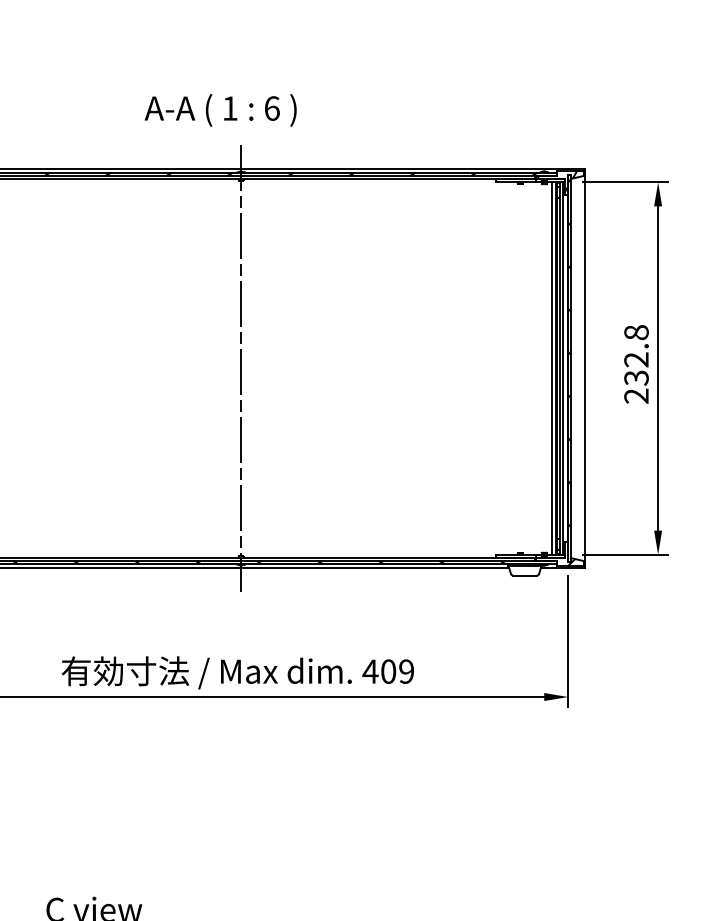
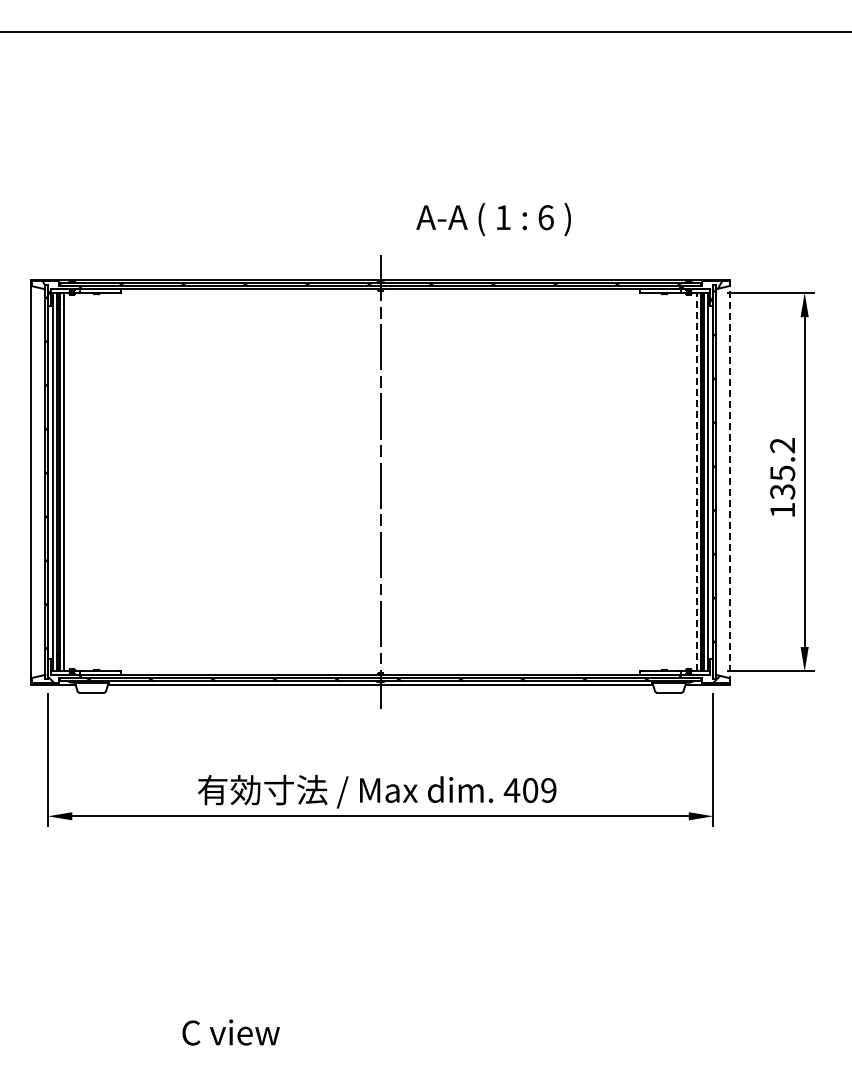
text: (220, 110) -> (493, 219), moved
text: (636, 363) -> (782, 477), 232.8 -> 135.2
line: (551, 367) -> (696, 481), solid -> dashed
line: (585, 368) -> (730, 482), solid -> dashed

